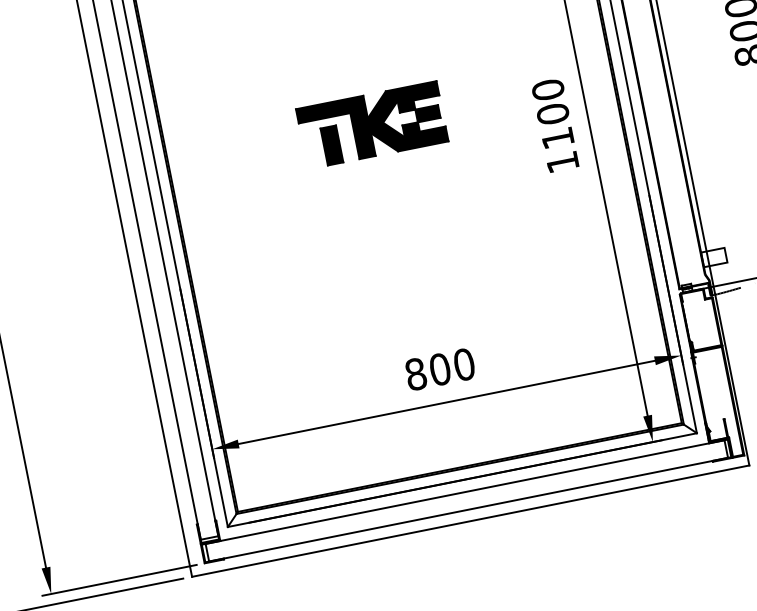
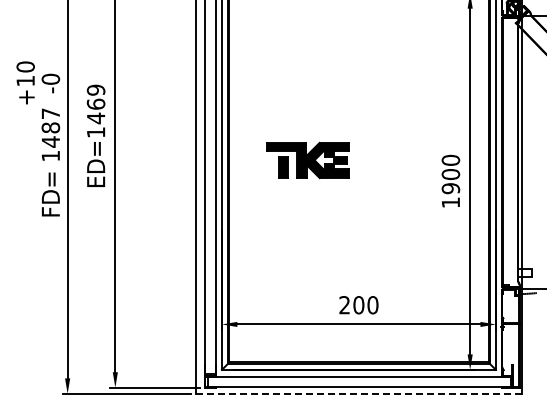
part: (371, 125) -> (307, 160), moved
text: (557, 138) -> (450, 188), 1100 -> 1900
text: (415, 374) -> (344, 305), 800 -> 200
line: (471, 520) -> (359, 393), solid -> dashed

